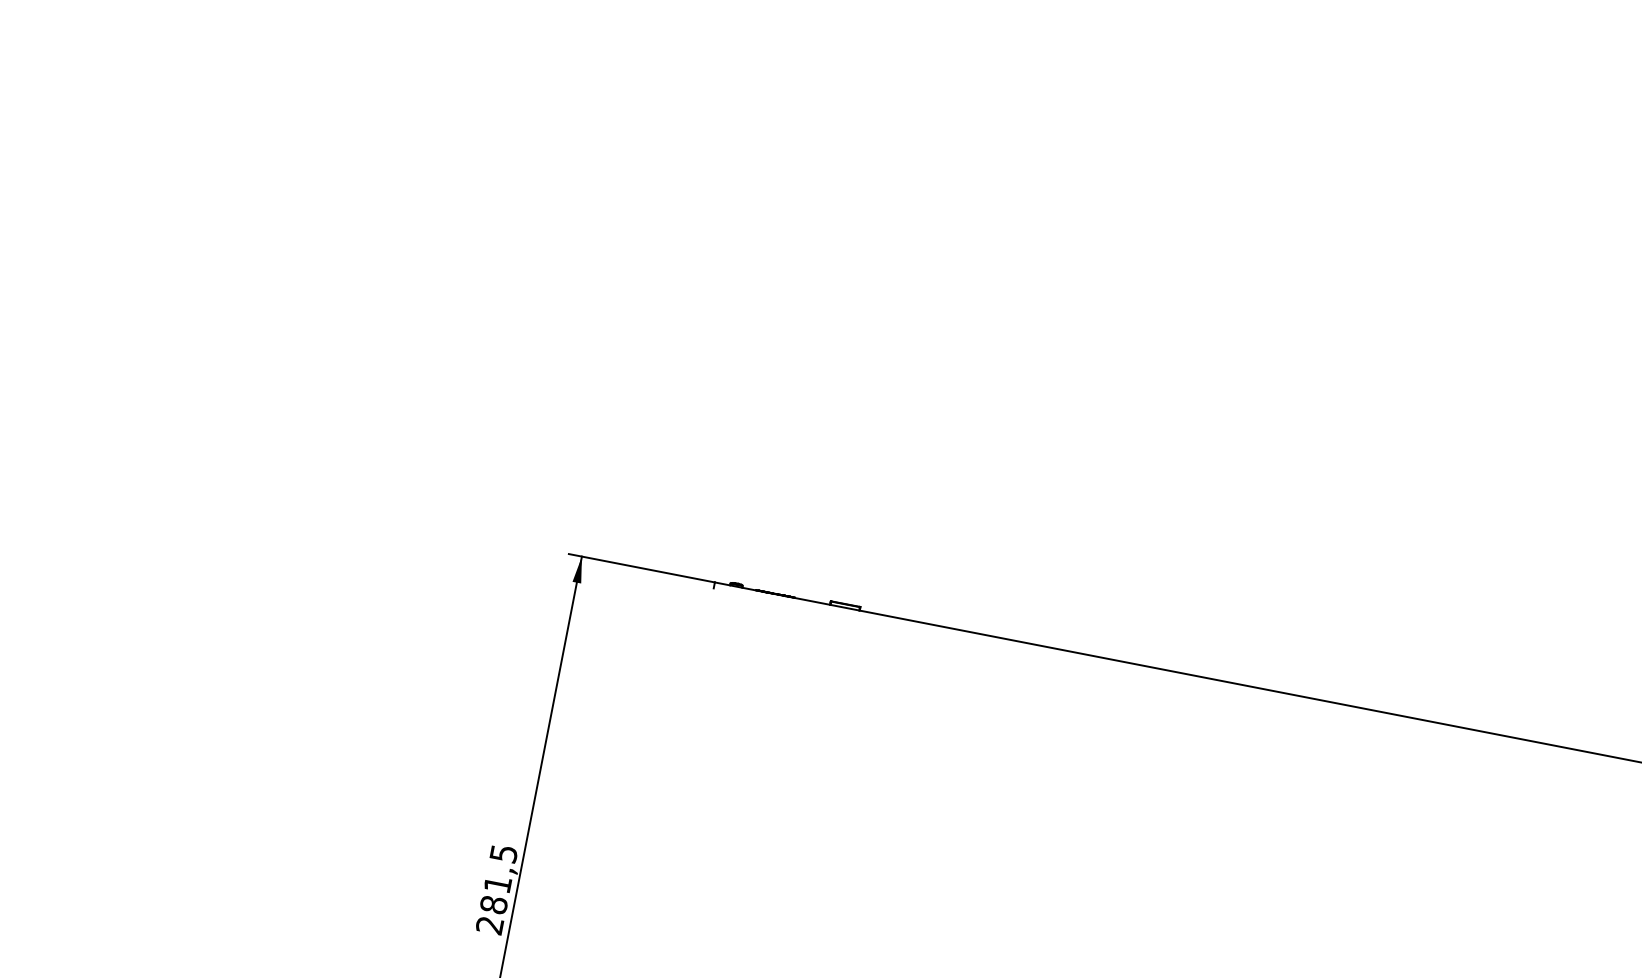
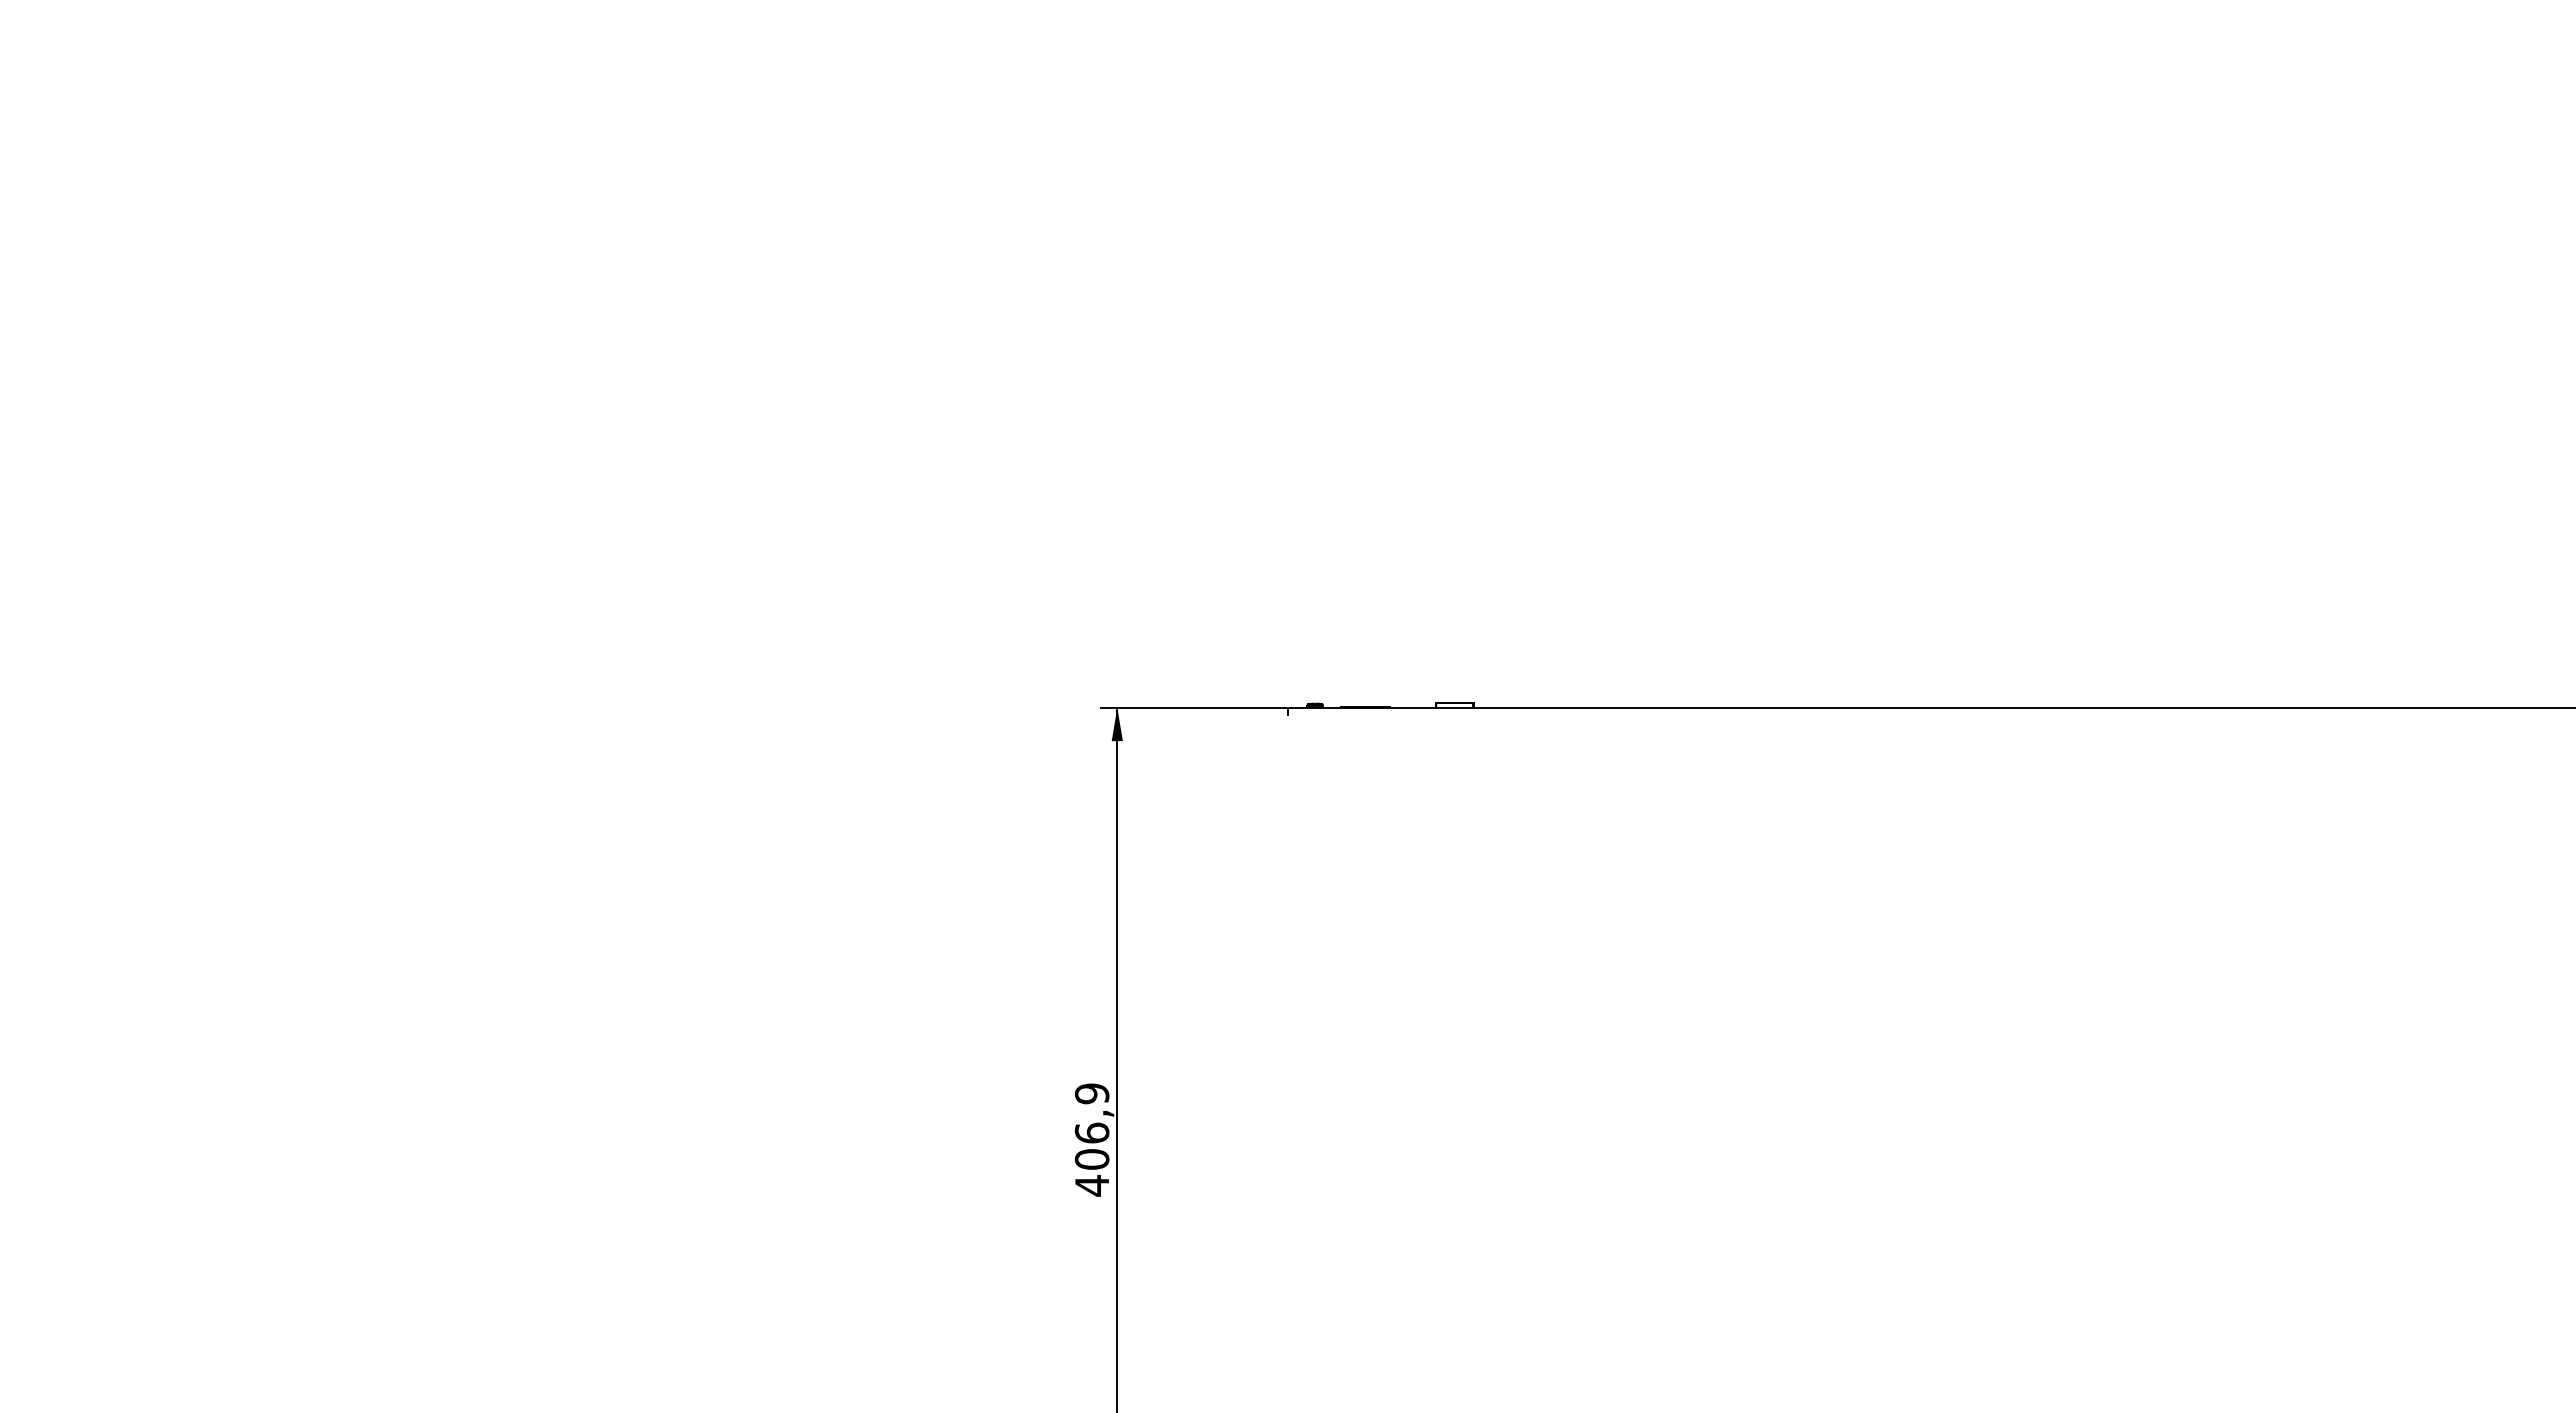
text: (496, 889) -> (1091, 1139), 281,5 -> 406,9

